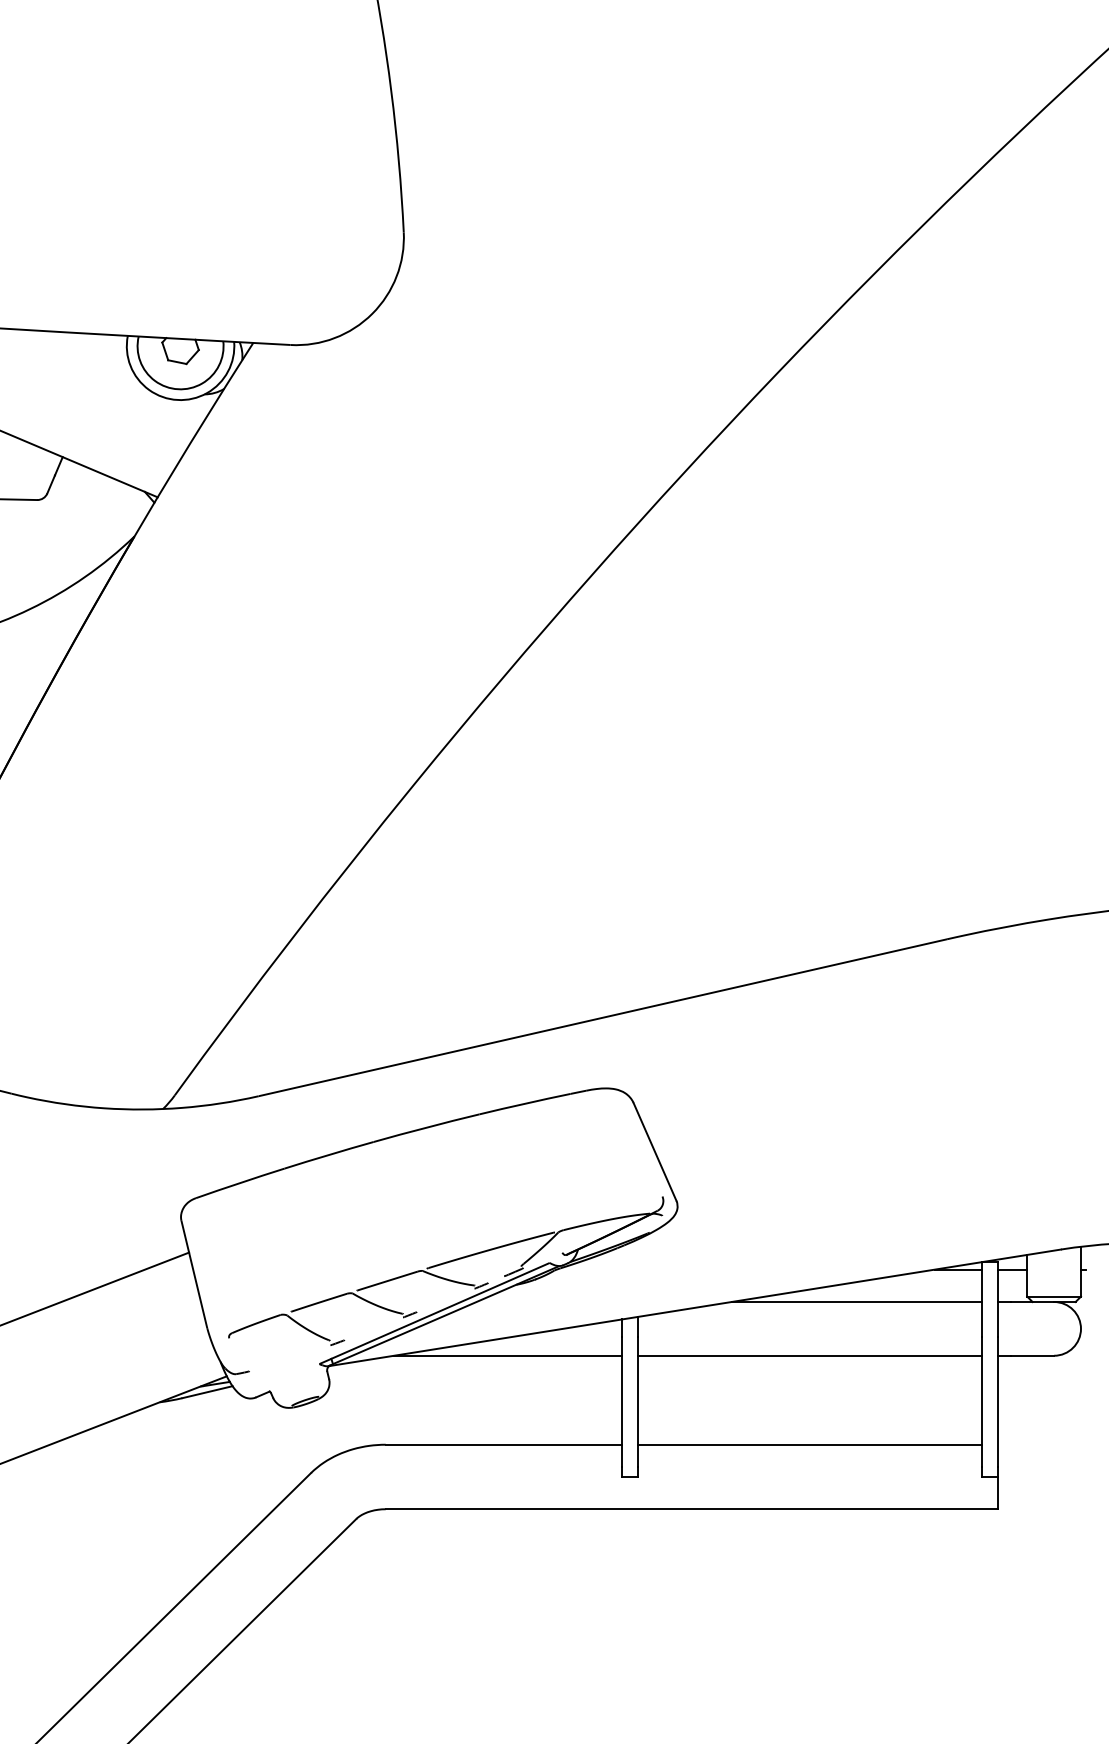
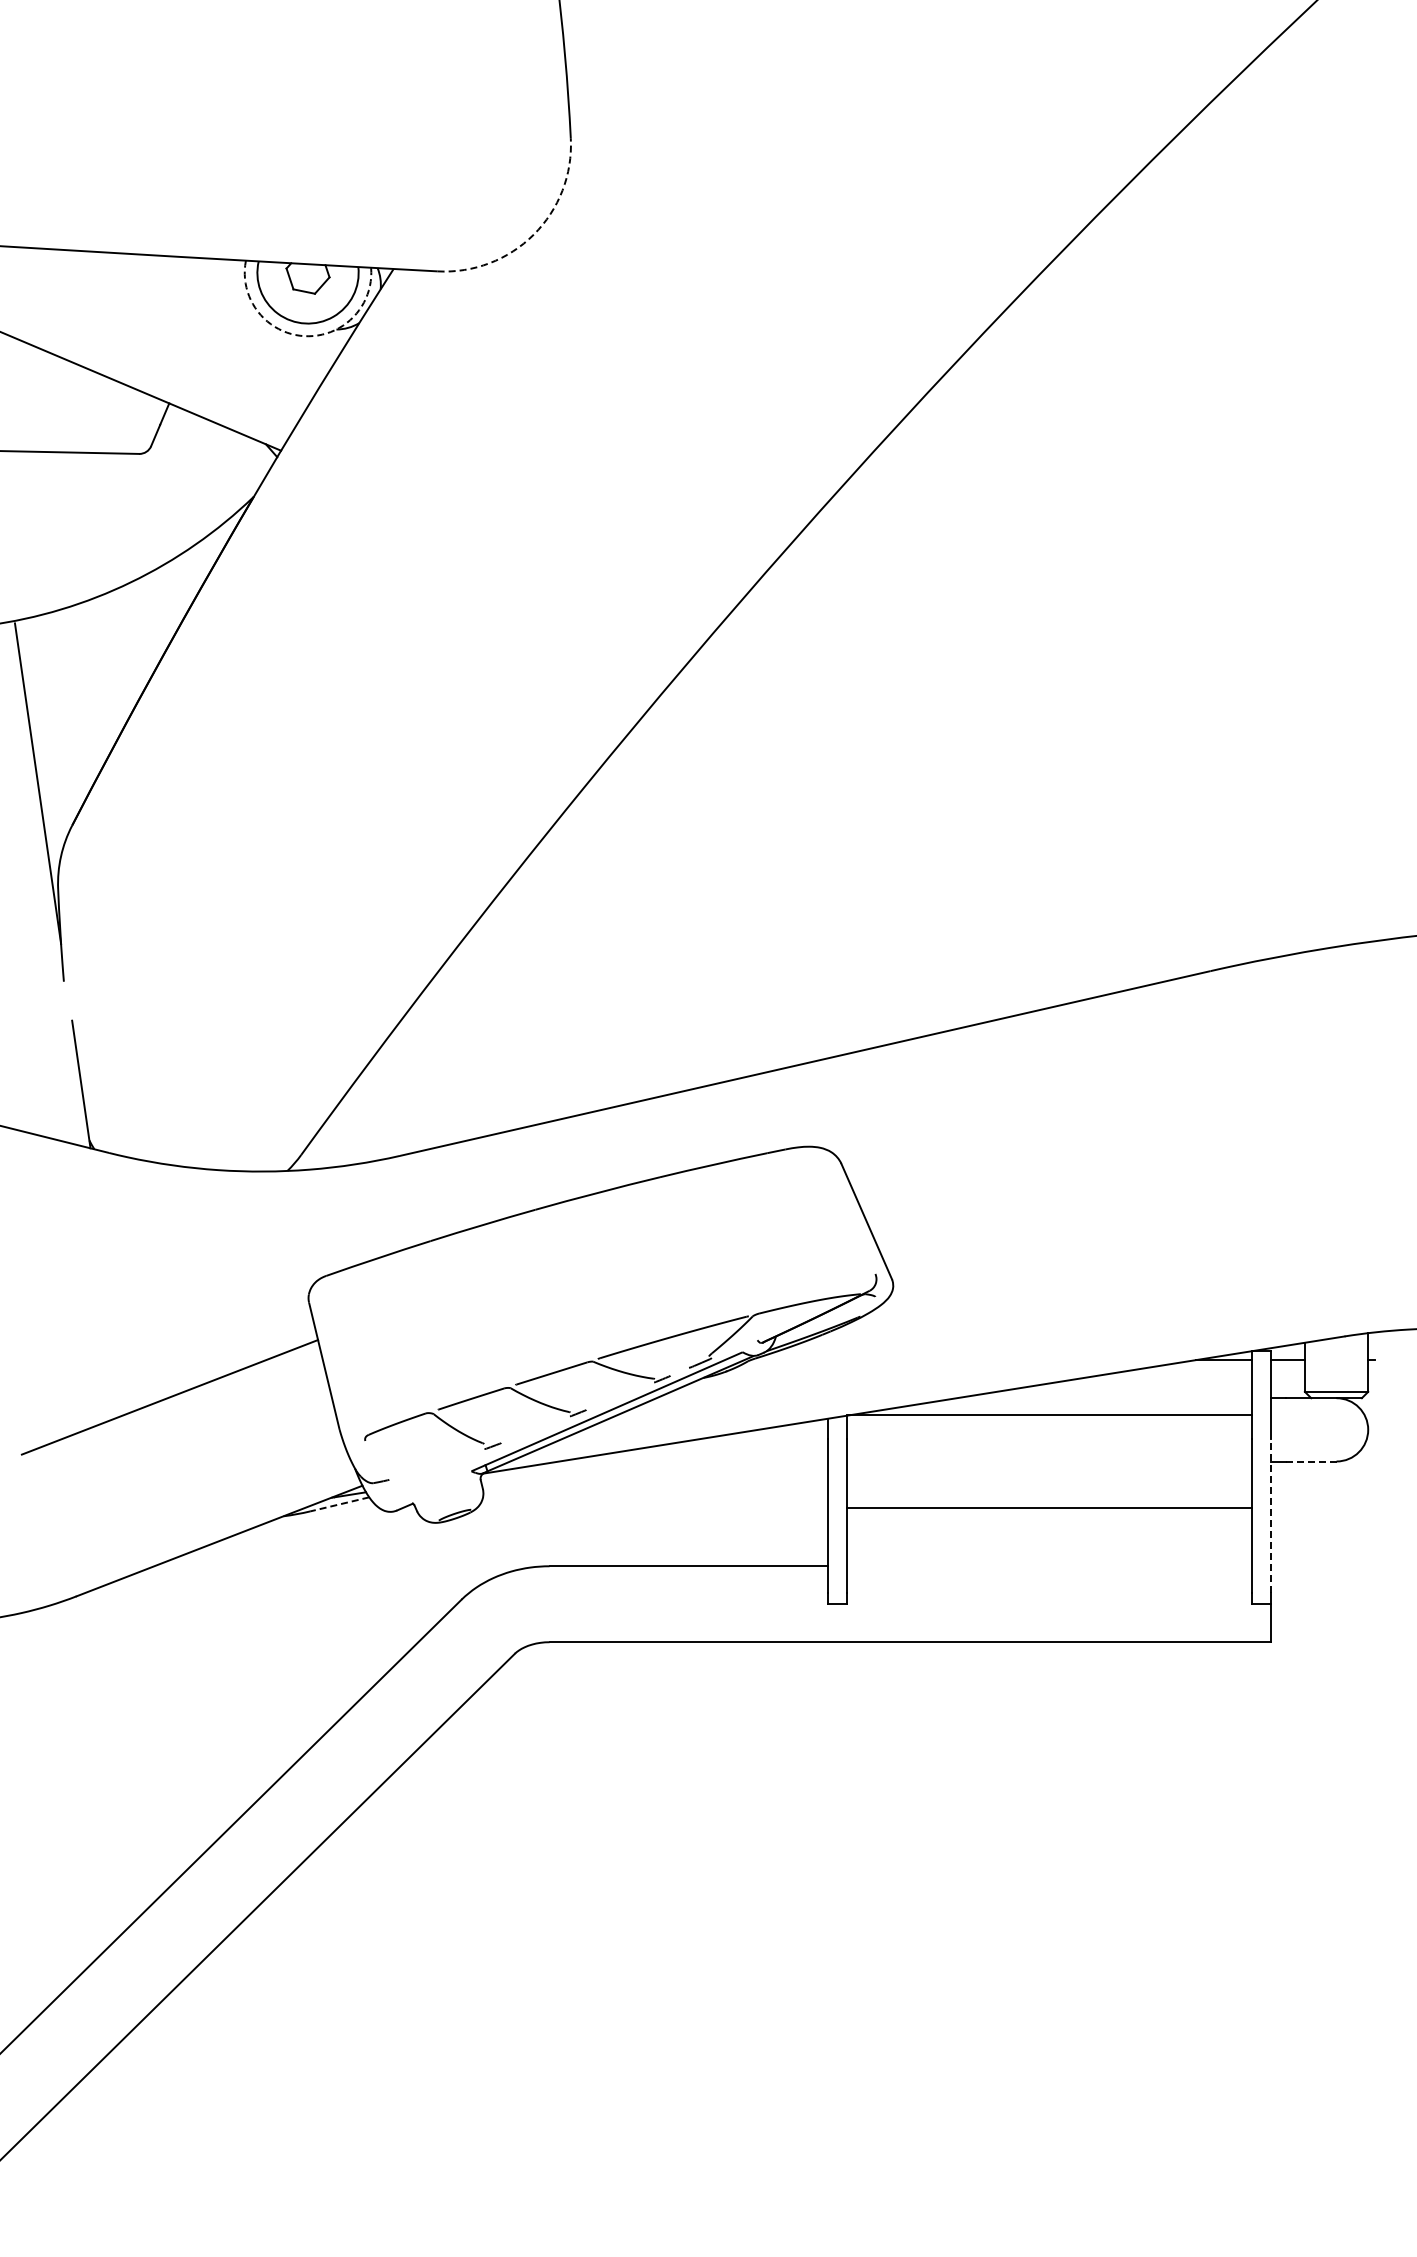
arc: (372, 313) -> (533, 234), solid -> dashed
arc: (177, 400) -> (304, 336), solid -> dashed
line: (856, 1302) -> (1103, 1398), removed
line: (507, 1355) -> (693, 1461), removed
line: (809, 1355) -> (1048, 1414), moved
line: (1032, 1355) -> (1311, 1461), solid -> dashed
line: (207, 1392) -> (339, 1504), solid -> dashed
line: (998, 1401) -> (1270, 1515), solid -> dashed
line: (809, 1444) -> (1048, 1508), moved

